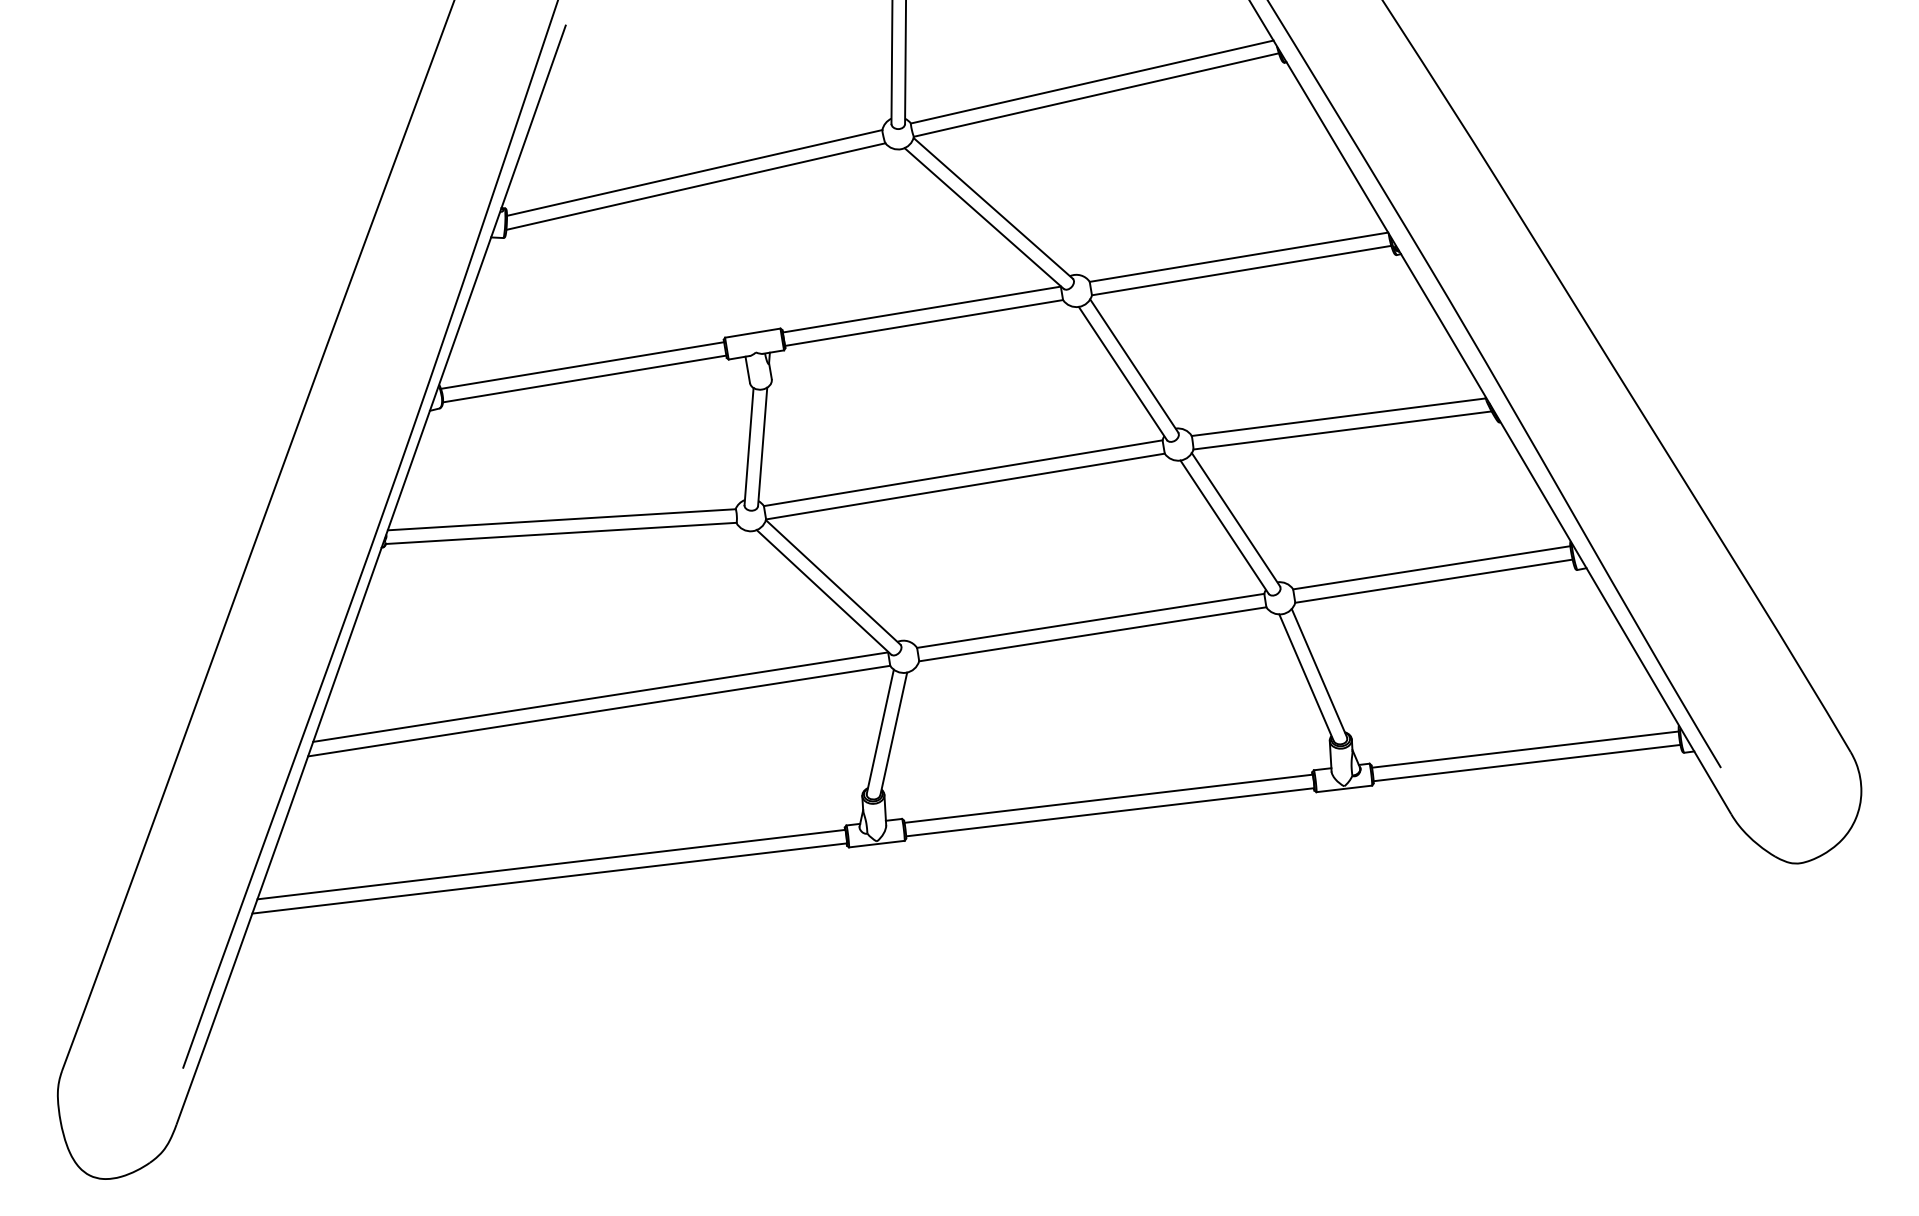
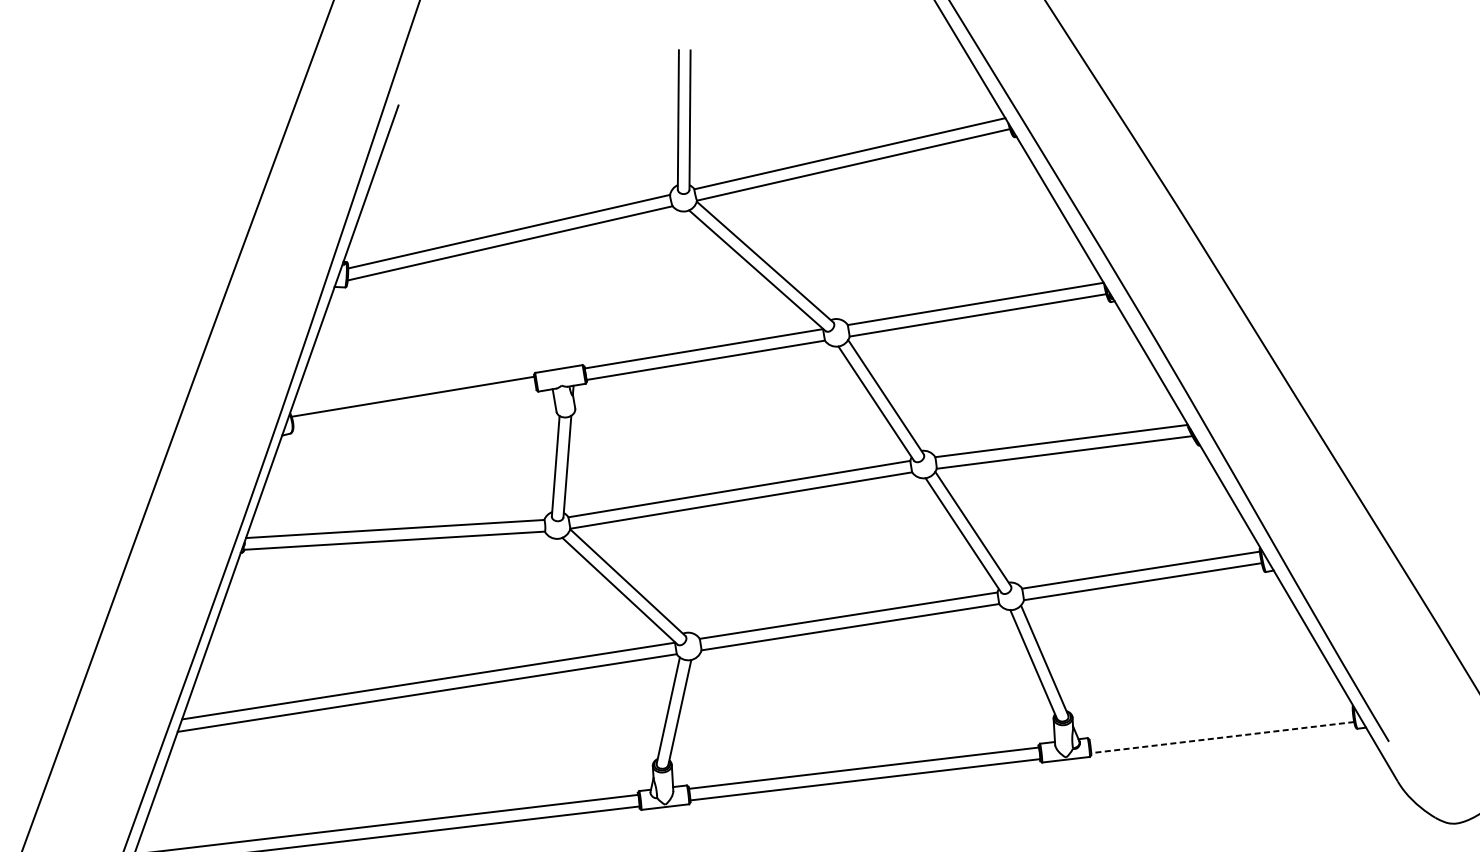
line: (584, 378) -> (414, 407), removed
line: (1525, 749) -> (1221, 725), removed
line: (1526, 763) -> (1222, 737), solid -> dashed

